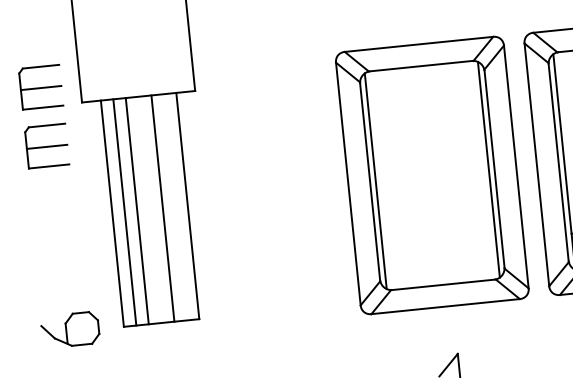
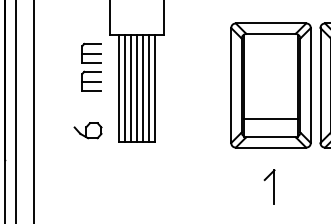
part: (42, 114) -> (91, 66), moved
line: (175, 205) -> (149, 87), added
line: (150, 208) -> (137, 87), added
line: (438, 247) -> (270, 119), added
part: (69, 329) -> (87, 130), moved

